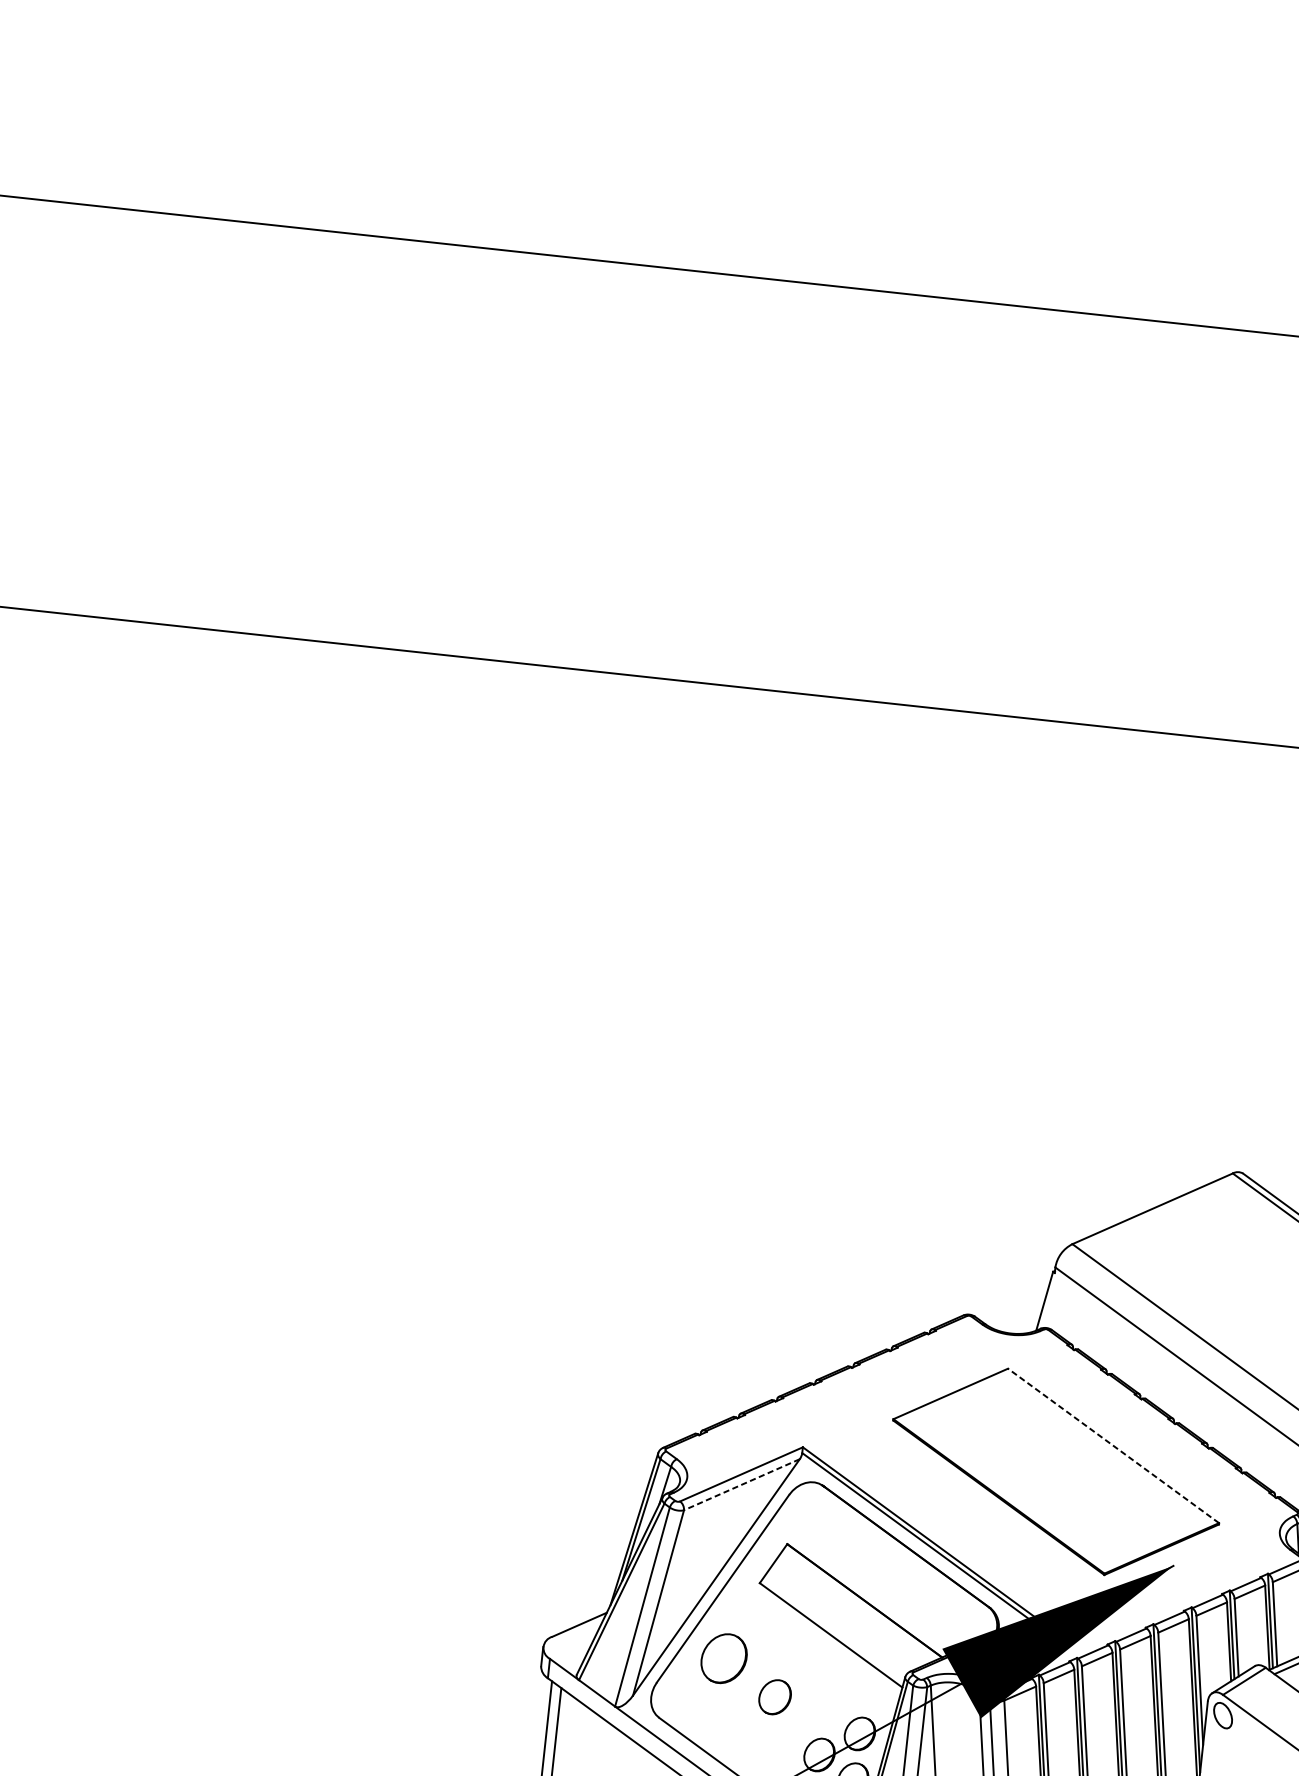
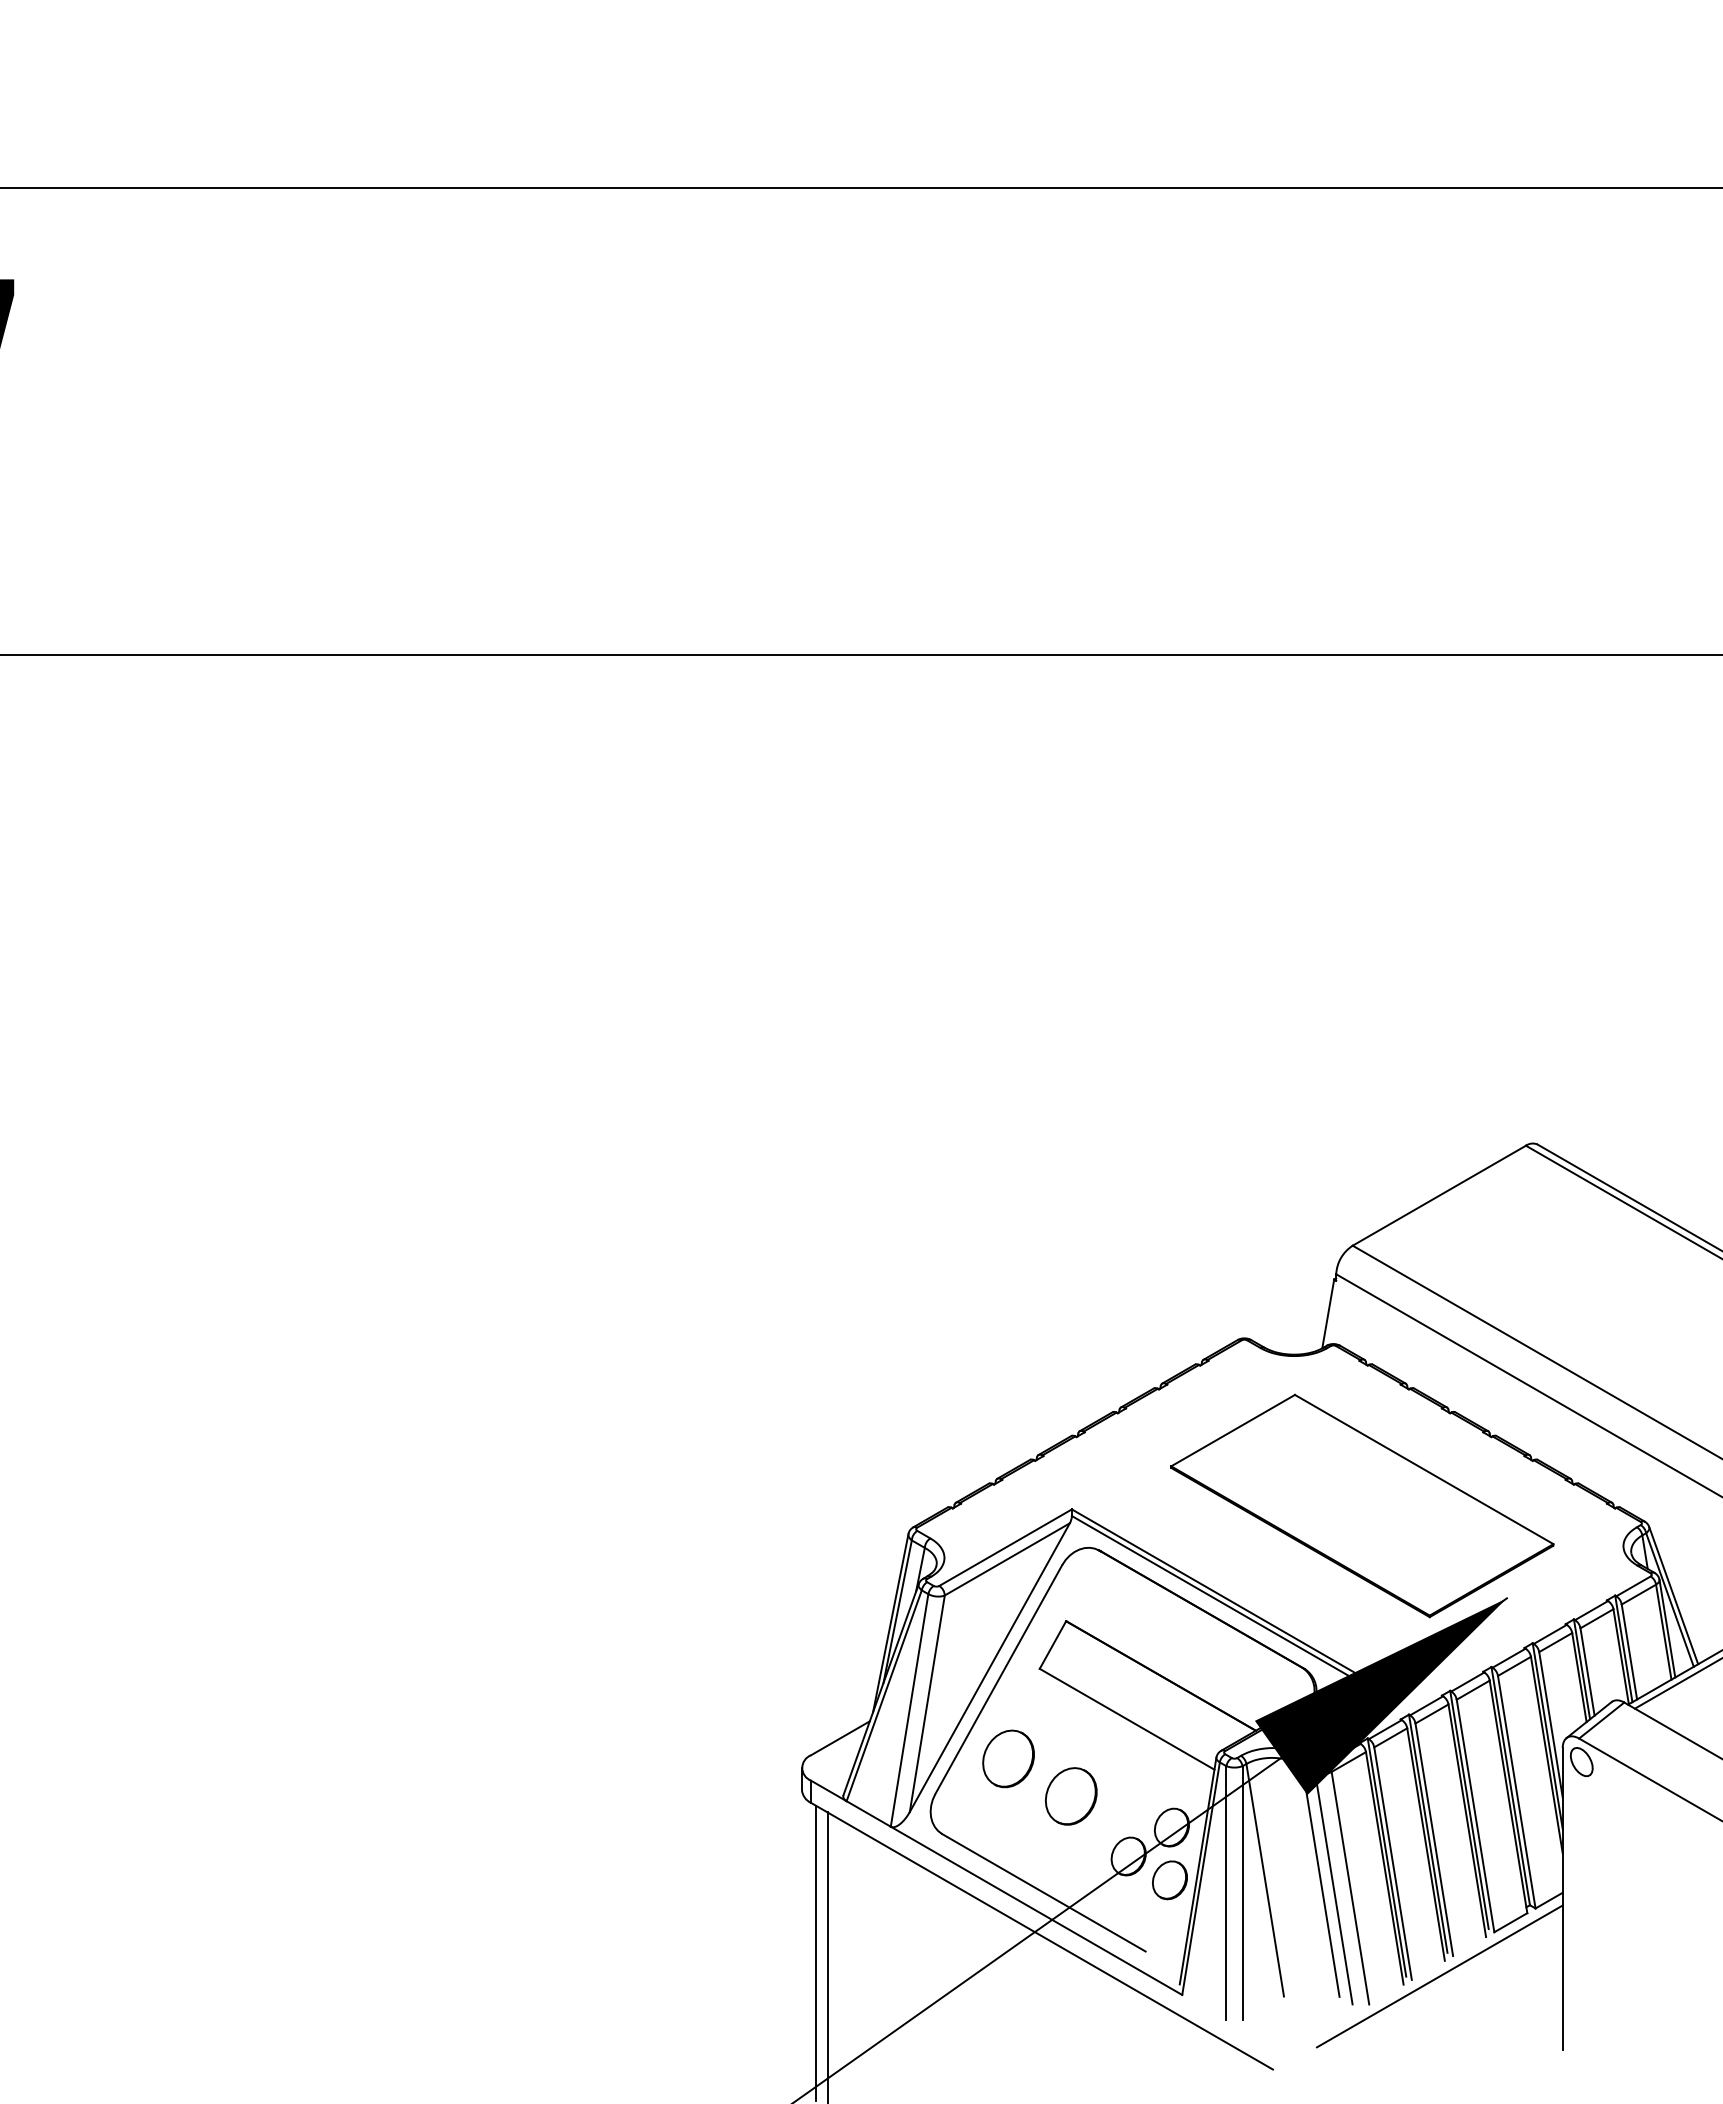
line: (1112, 1445) -> (1423, 1469), dashed -> solid
line: (741, 1484) -> (1006, 1559), dashed -> solid
part: (774, 1697) -> (1070, 1796), size x1.43

